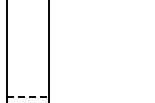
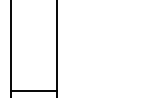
line: (28, 97) -> (34, 91), dashed -> solid

